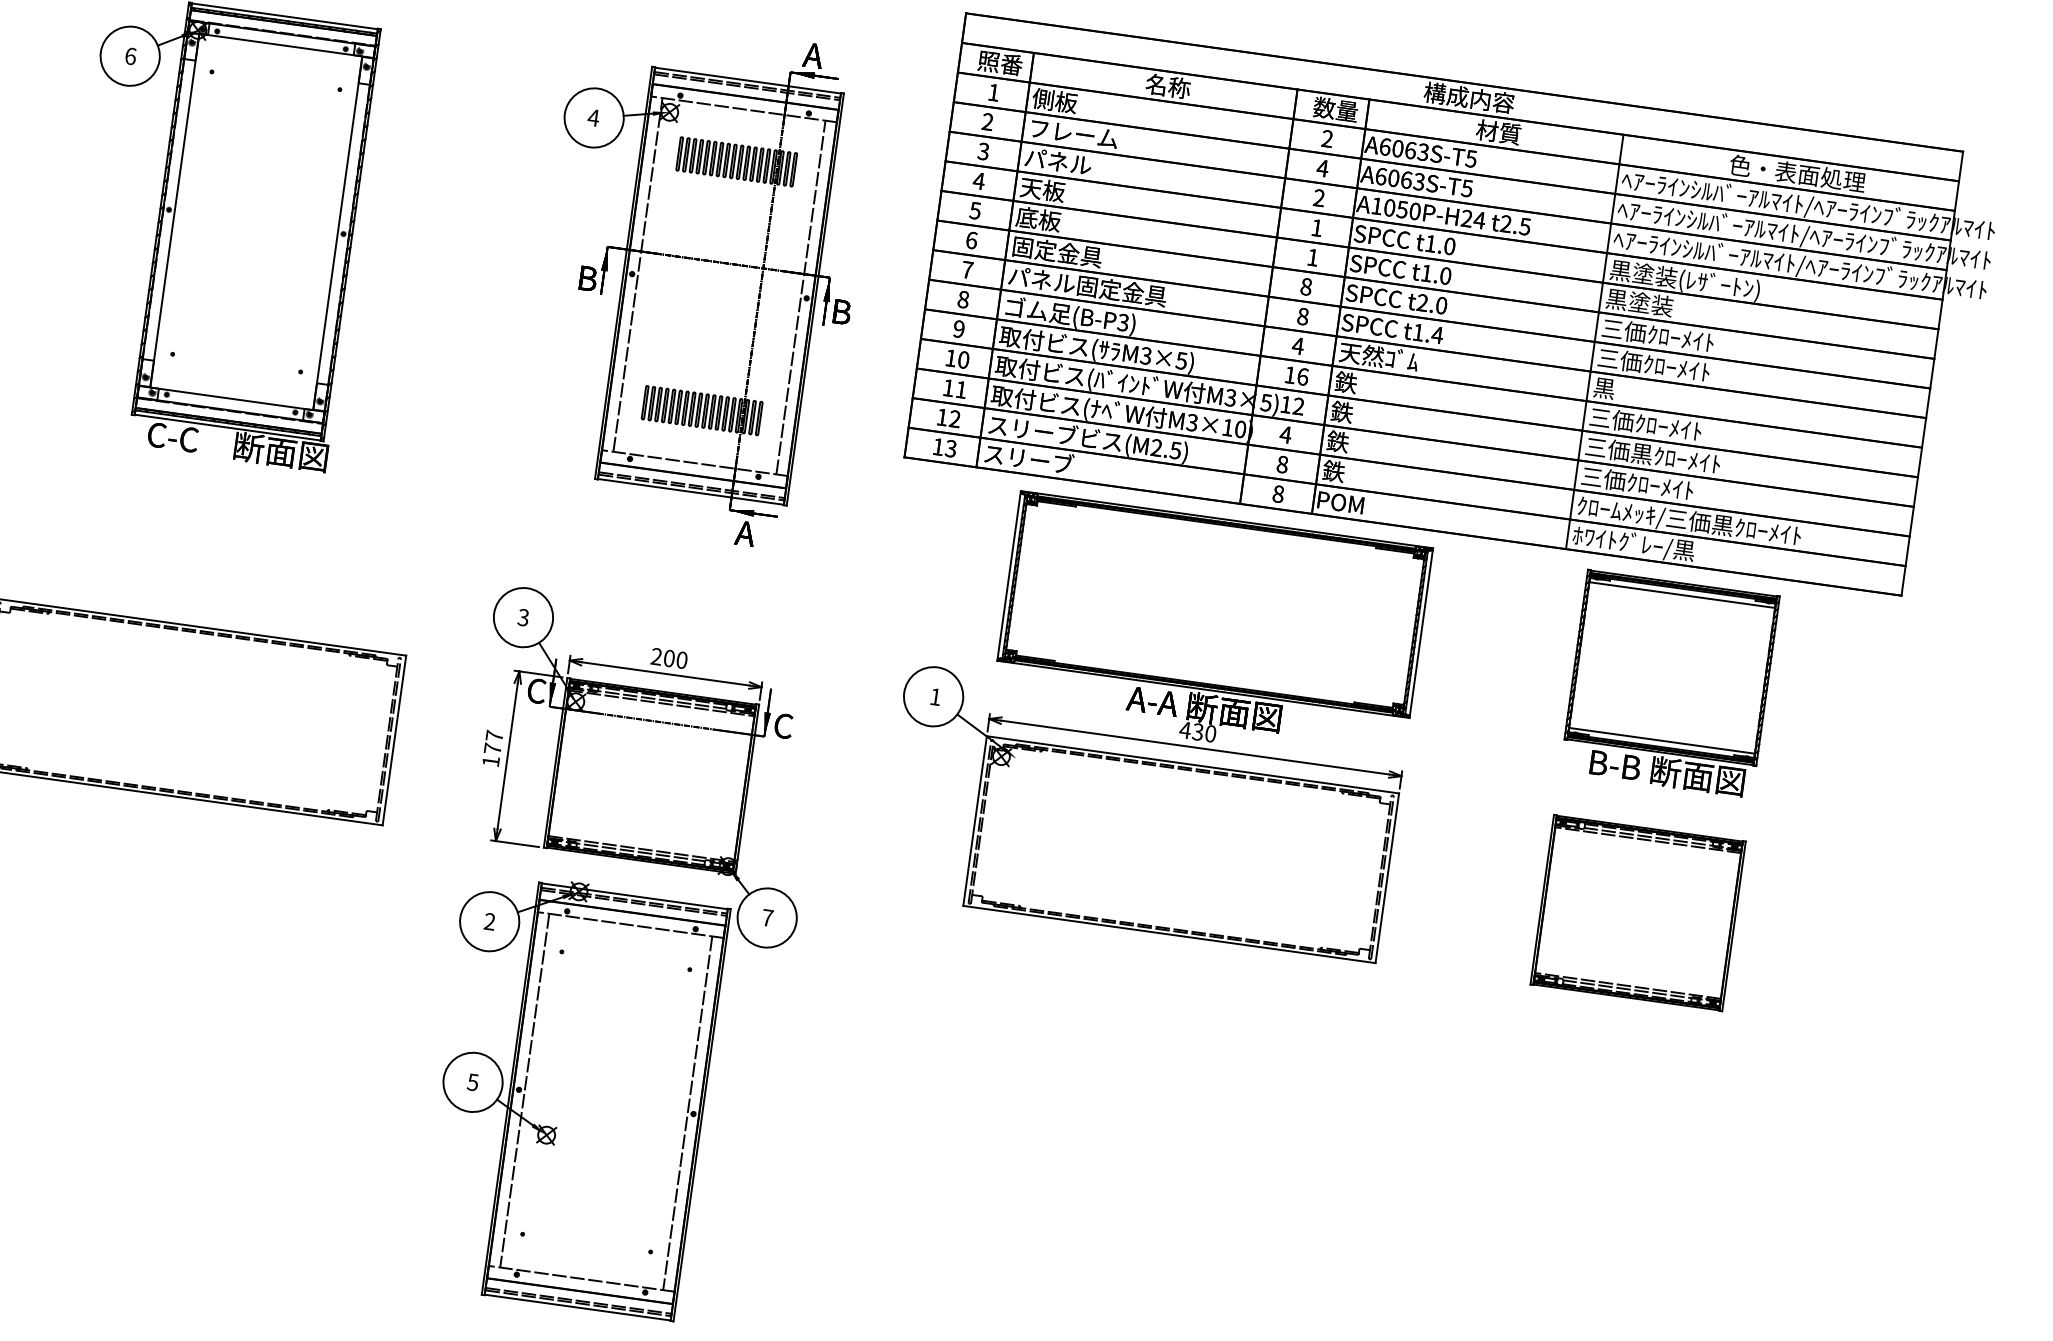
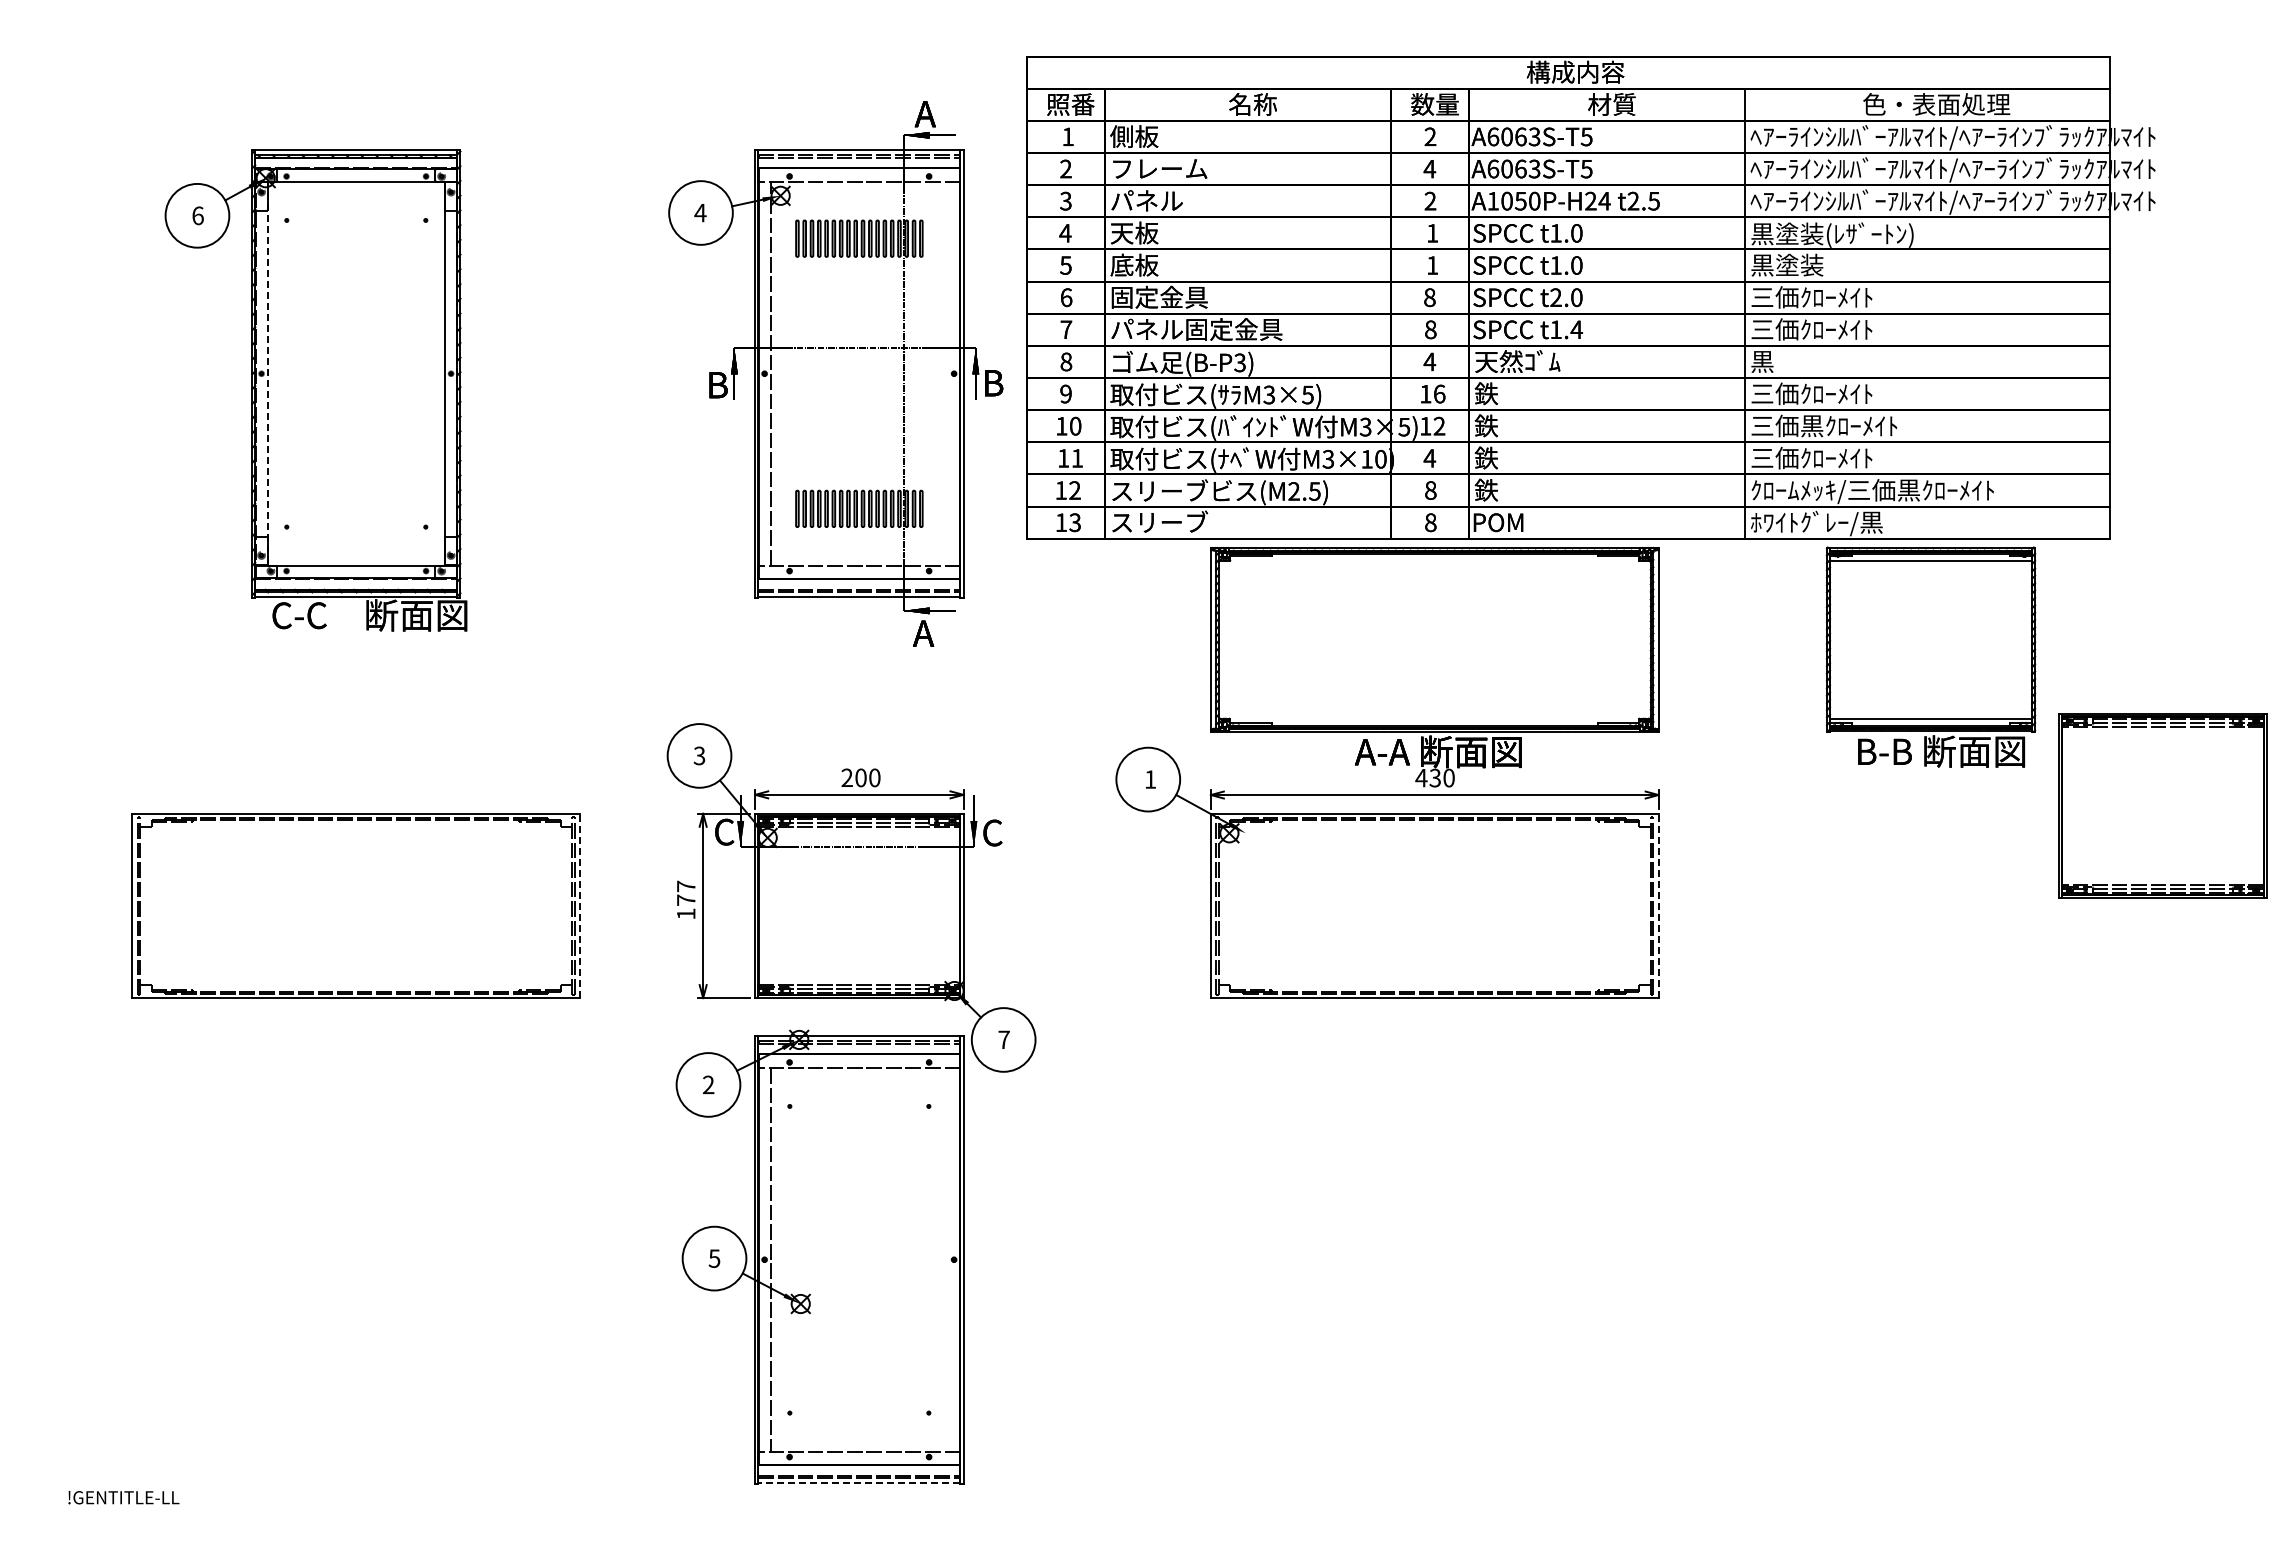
line: (174, 210) -> (267, 373), solid -> dashed
line: (800, 297) -> (947, 373), removed
part: (1454, 307) -> (1590, 297), moved
line: (394, 740) -> (580, 905), solid -> dashed
line: (1387, 877) -> (1658, 905), solid -> dashed
part: (1637, 912) -> (2162, 805), moved
line: (687, 1112) -> (947, 1259), removed
line: (576, 1307) -> (858, 1483), solid -> dashed

